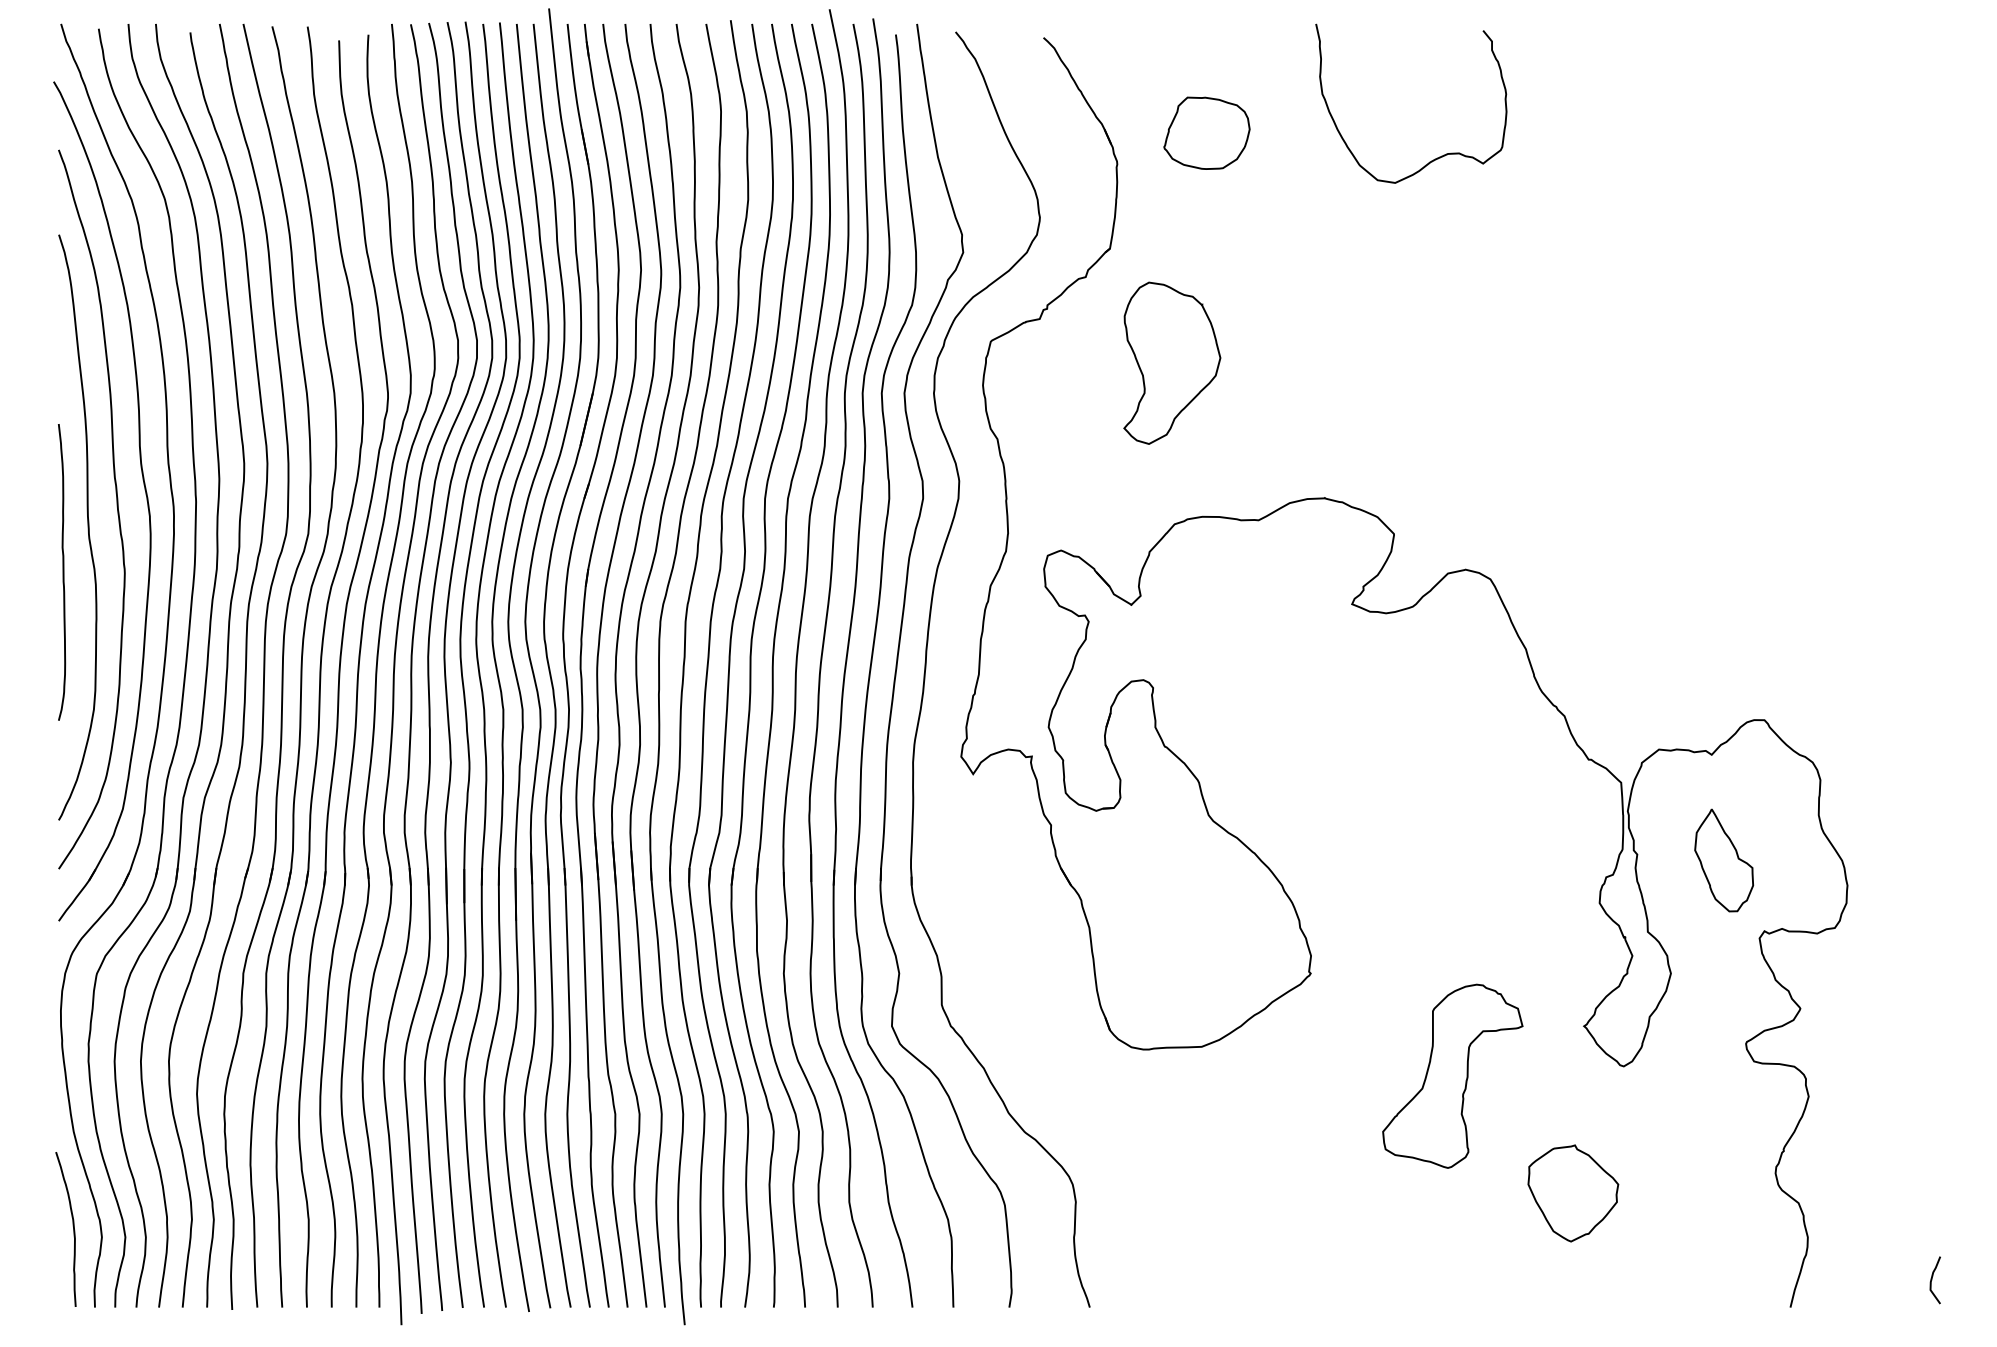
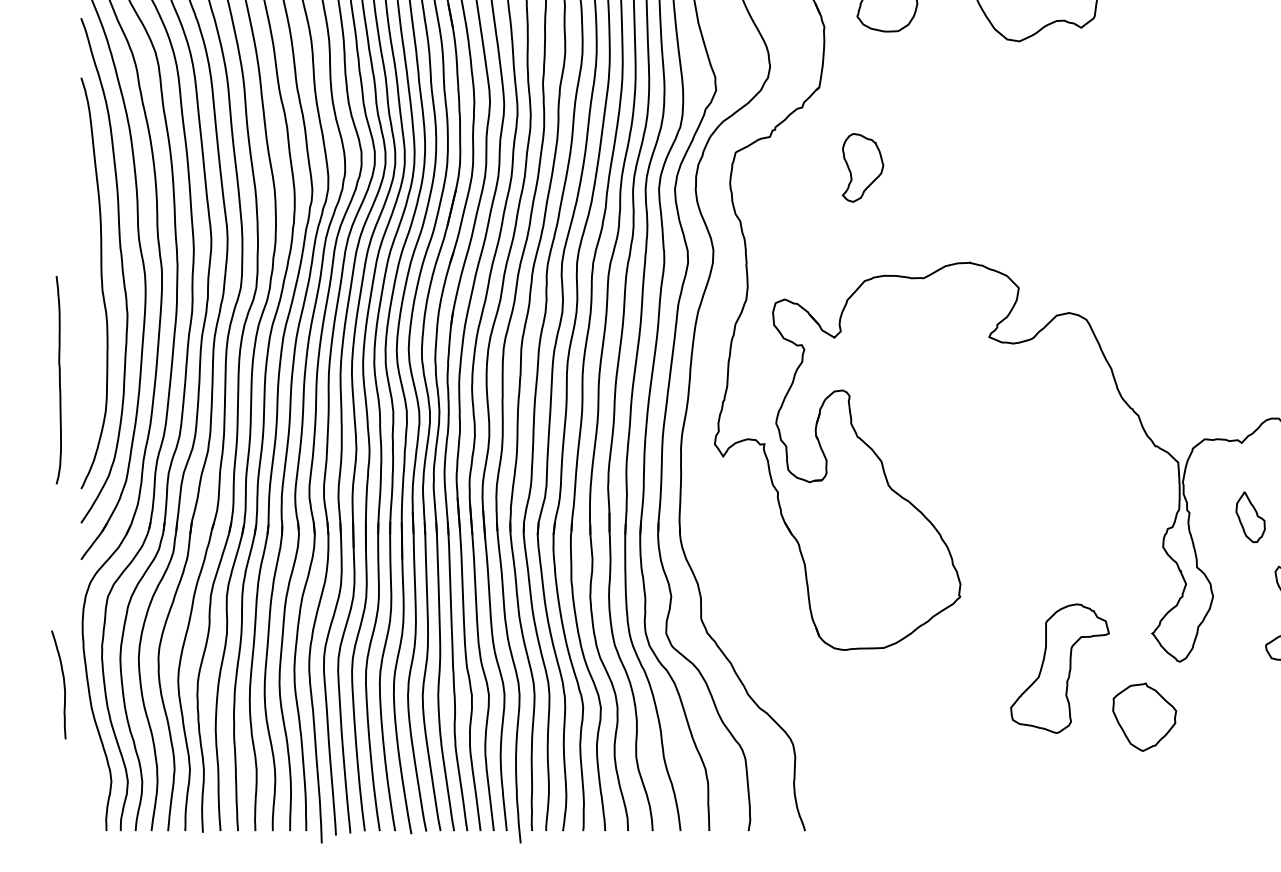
part: (1172, 362) -> (863, 167), size x0.6
curve: (62, 572) -> (59, 380), moved
part: (1724, 860) -> (1250, 517), size x0.7
part: (1573, 1193) -> (1144, 717), moved
curve: (72, 1226) -> (63, 682), moved

